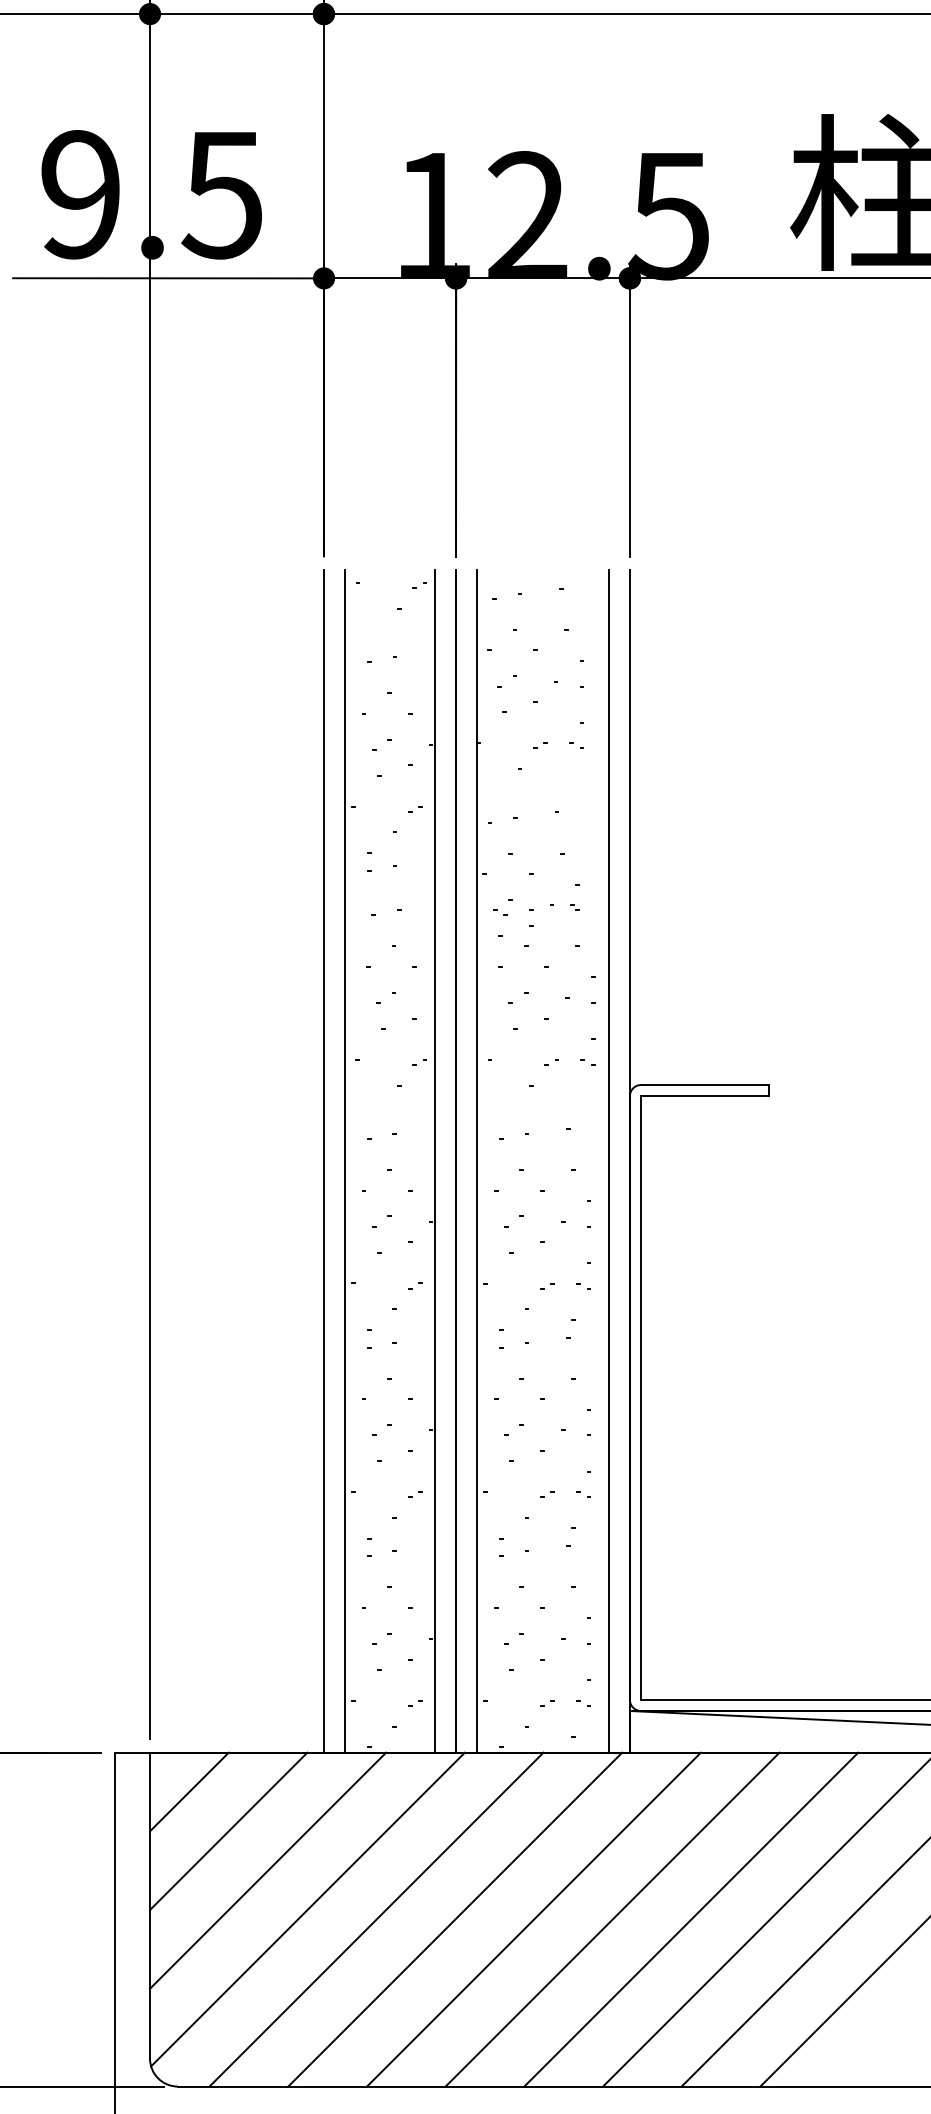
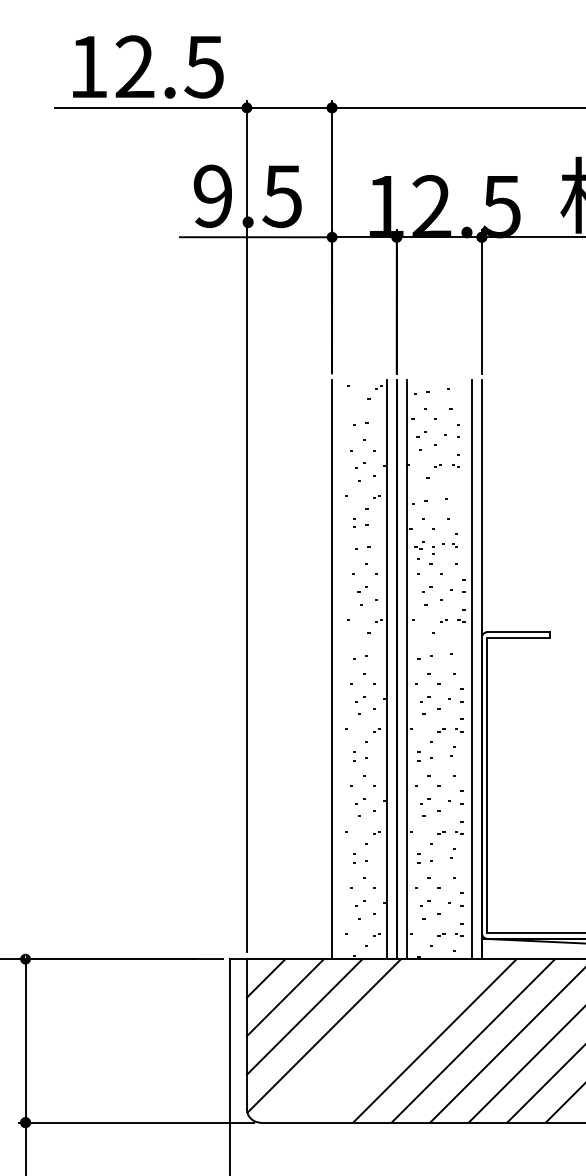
line: (345, 1161) -> (342, 669), removed
line: (375, 1918) -> (357, 1040), removed
line: (455, 1918) -> (396, 1040), removed

